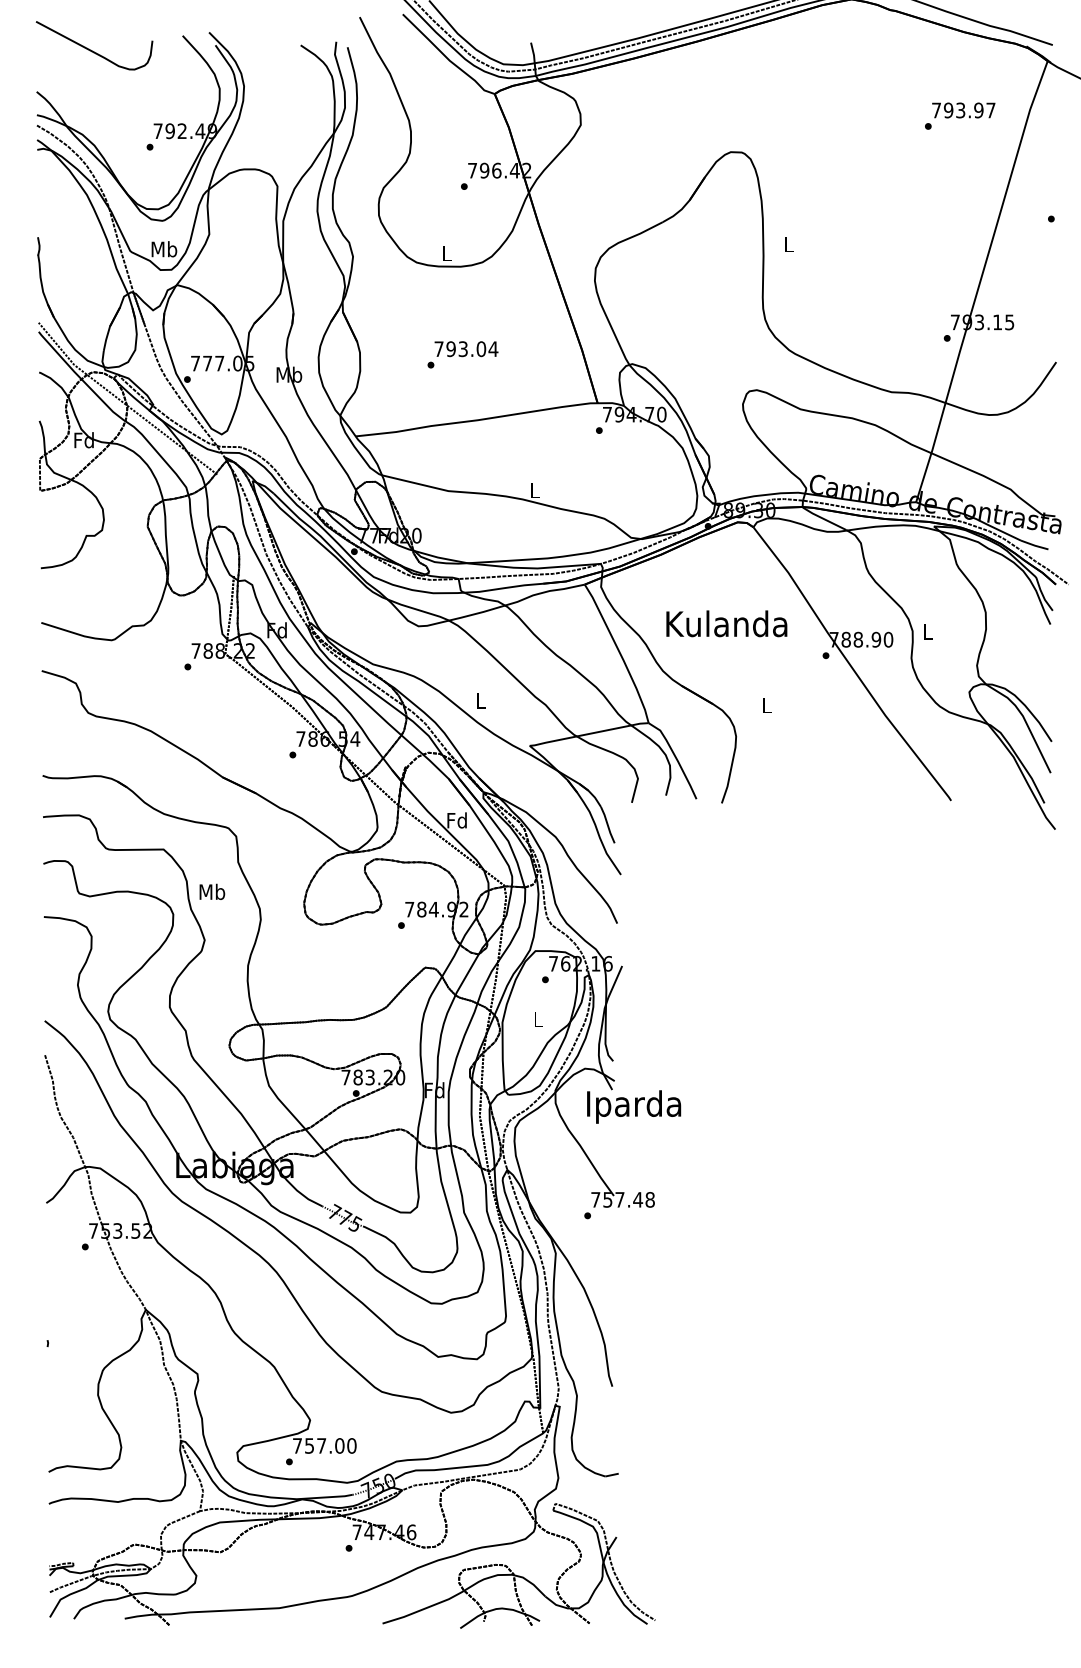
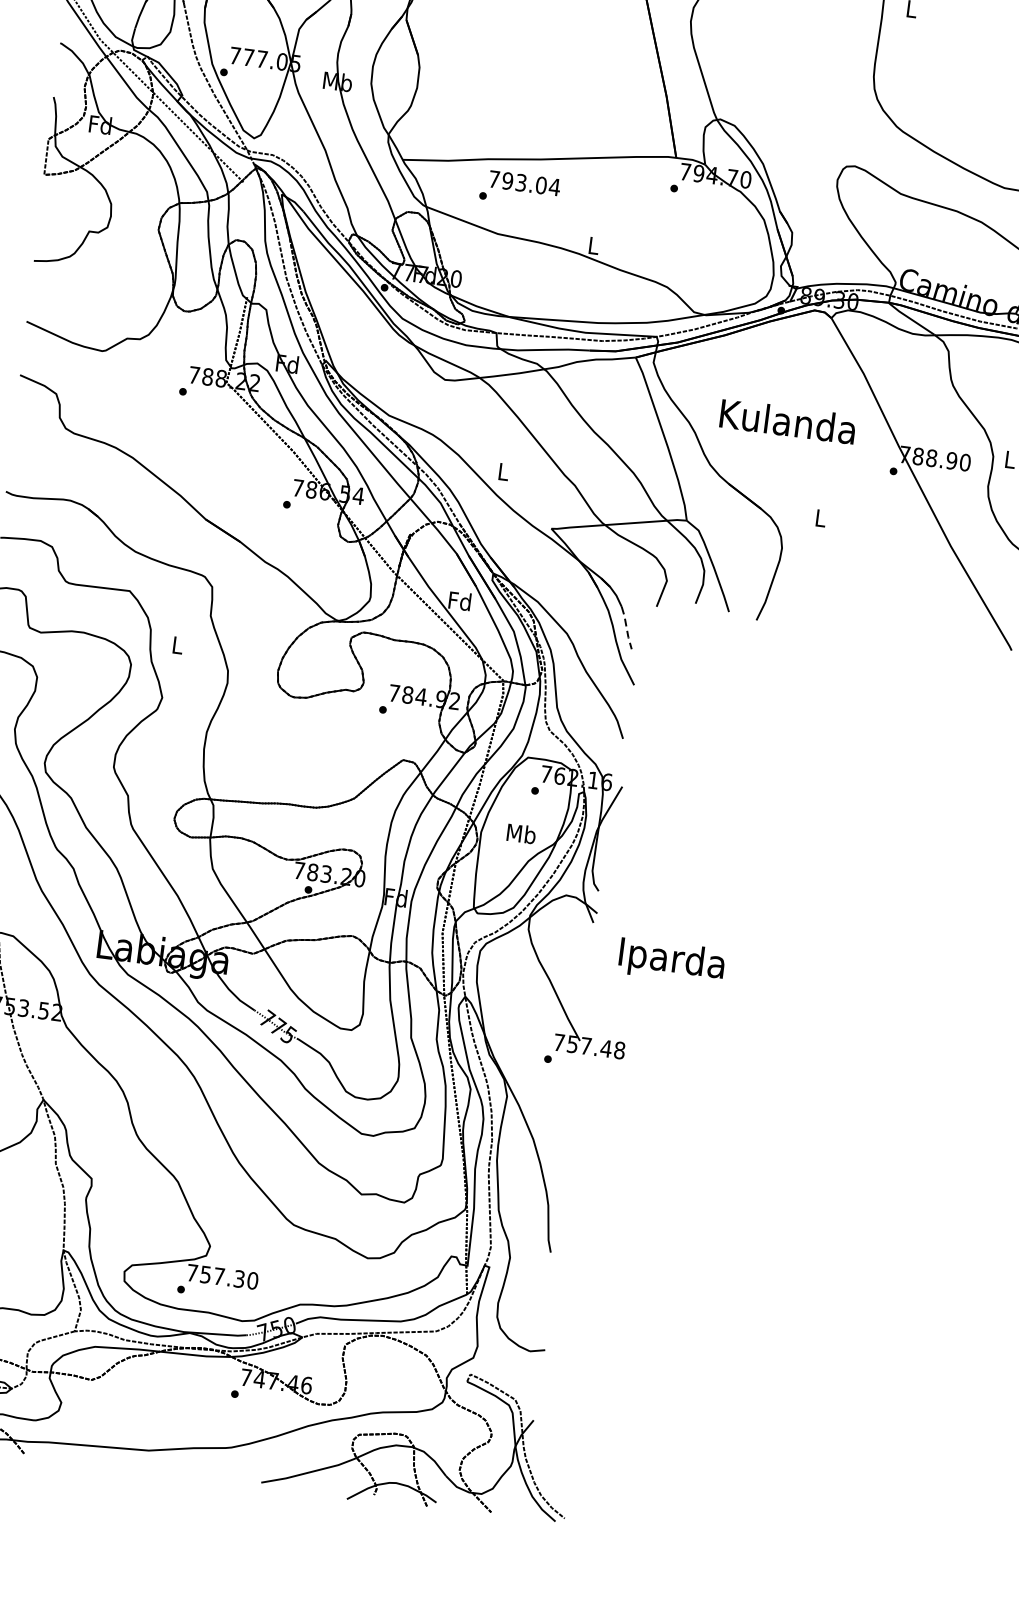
text: (462, 354) -> (519, 188), moved
line: (608, 825) -> (627, 628), solid -> dashed
text: (212, 891) -> (177, 644), Mb -> L
text: (538, 1019) -> (521, 834), L -> Mb
text: (634, 1106) -> (672, 960), moved
text: (339, 1445) -> (239, 1278), 757.00 -> 757.30

